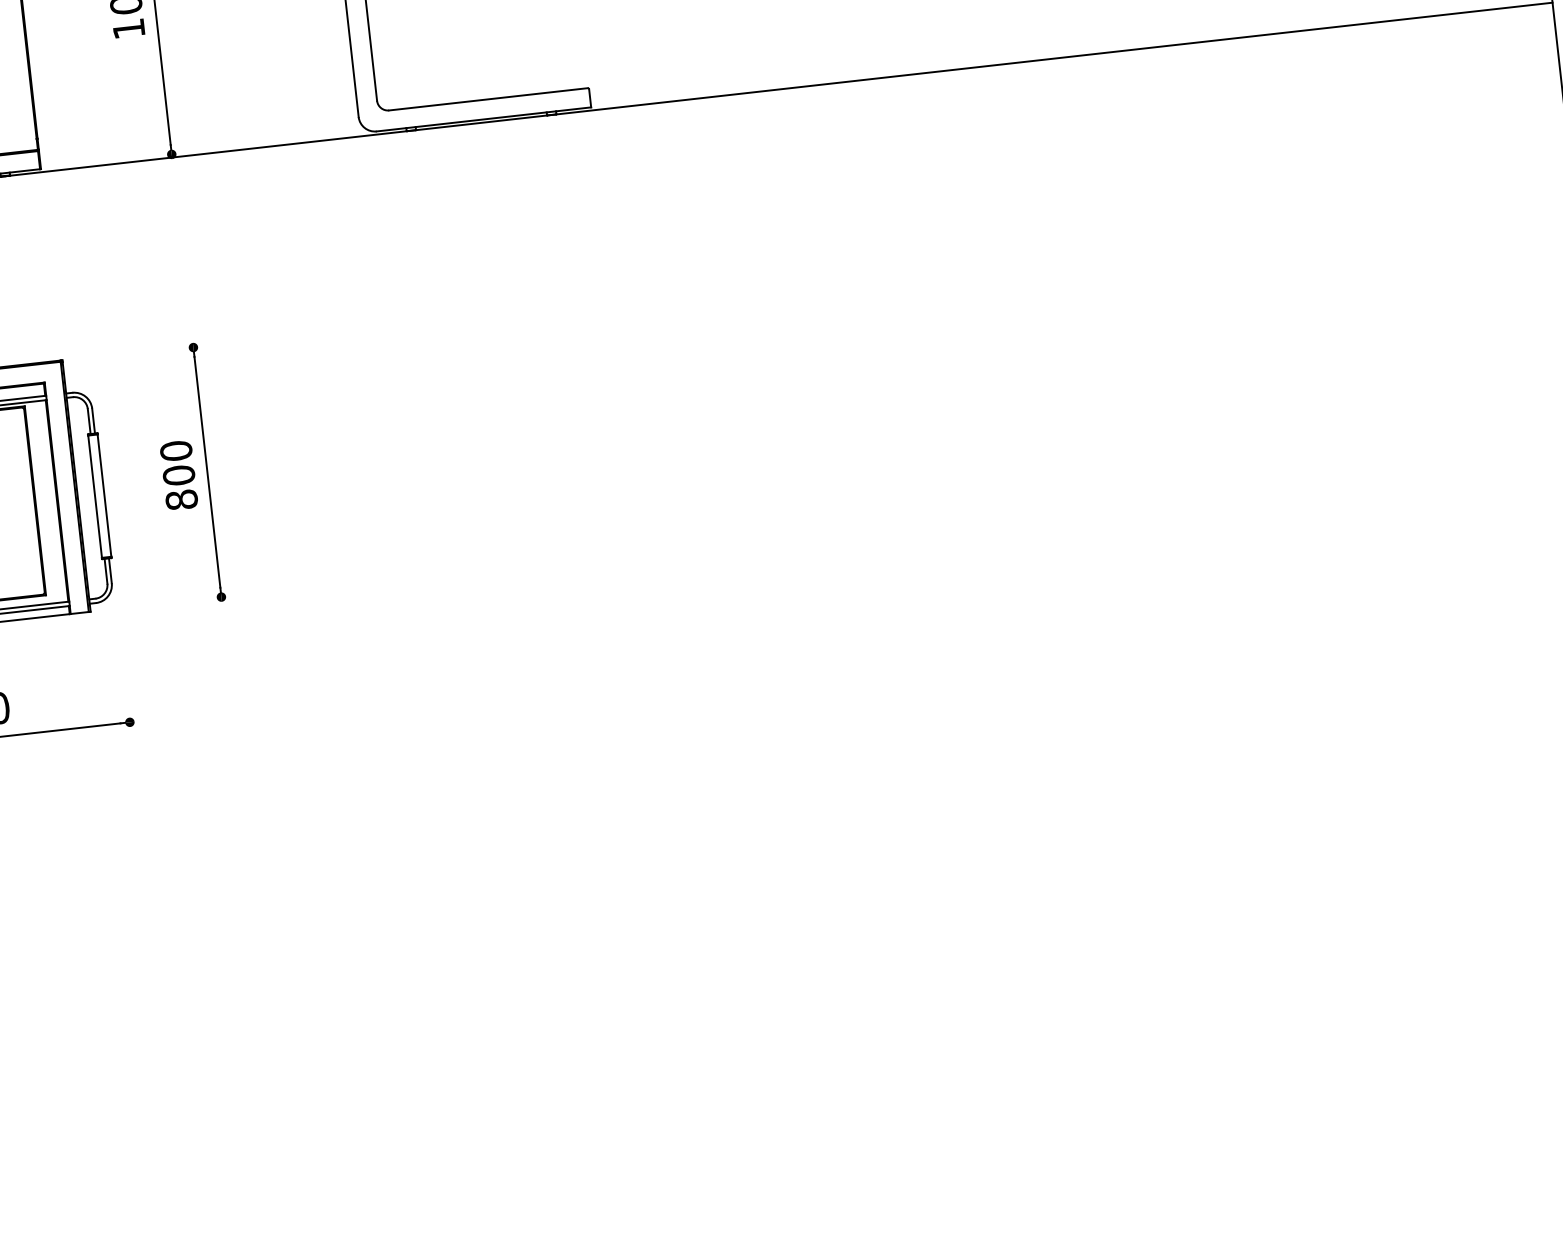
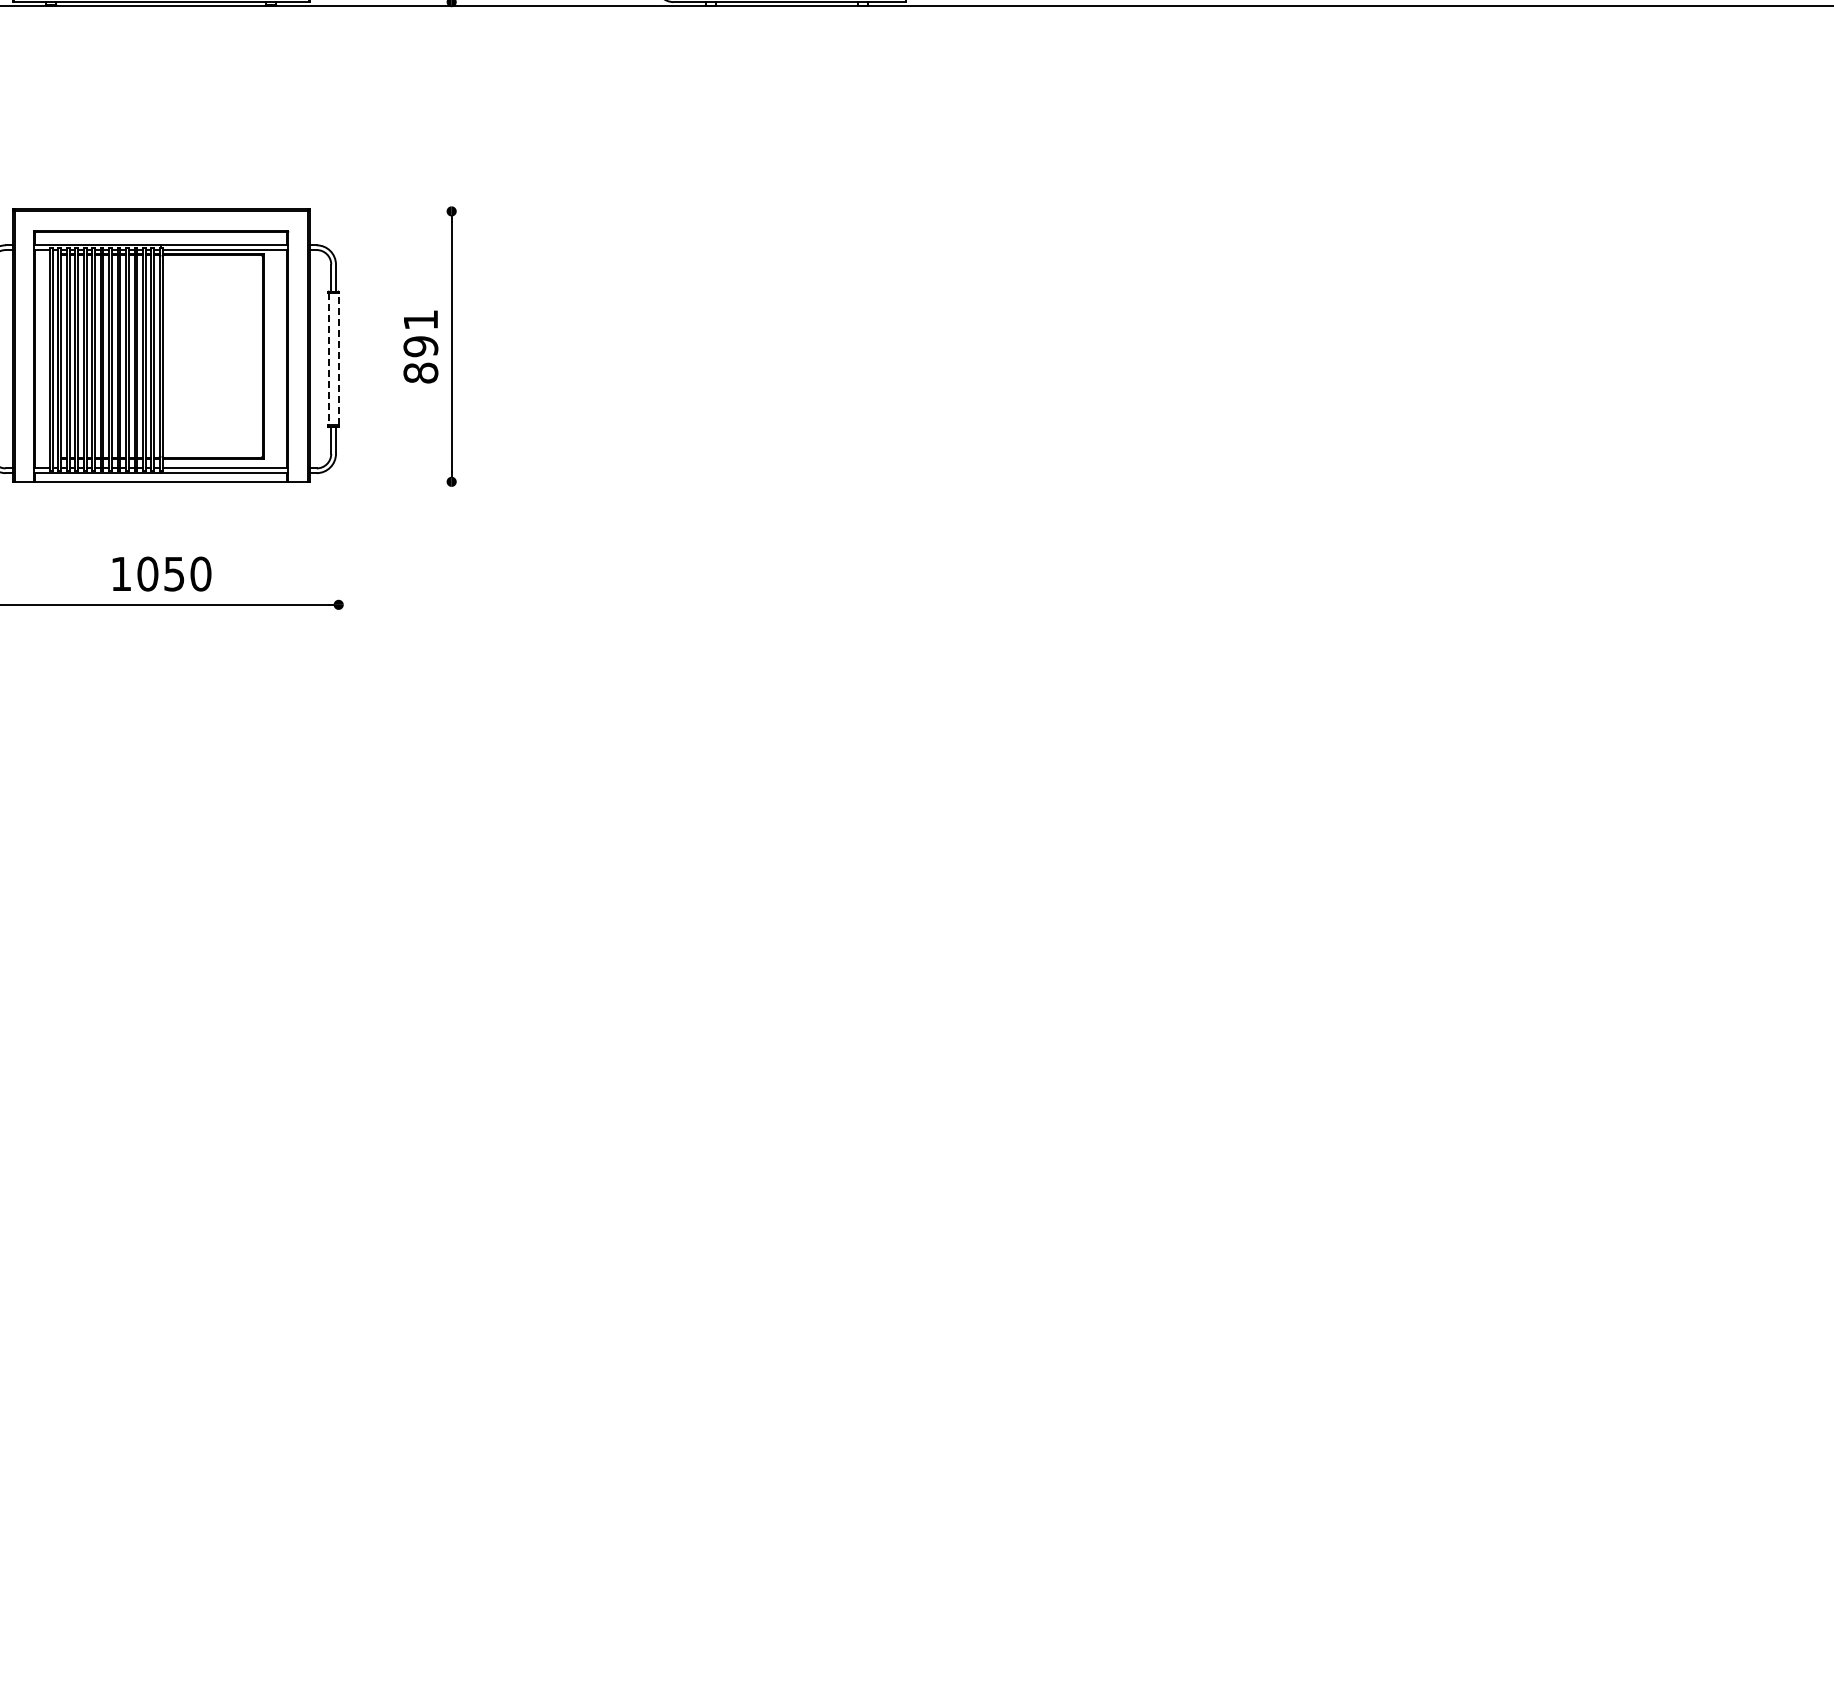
text: (177, 463) -> (420, 333), 800 -> 891
line: (104, 495) -> (338, 358), solid -> dashed
line: (95, 496) -> (328, 359), solid -> dashed

